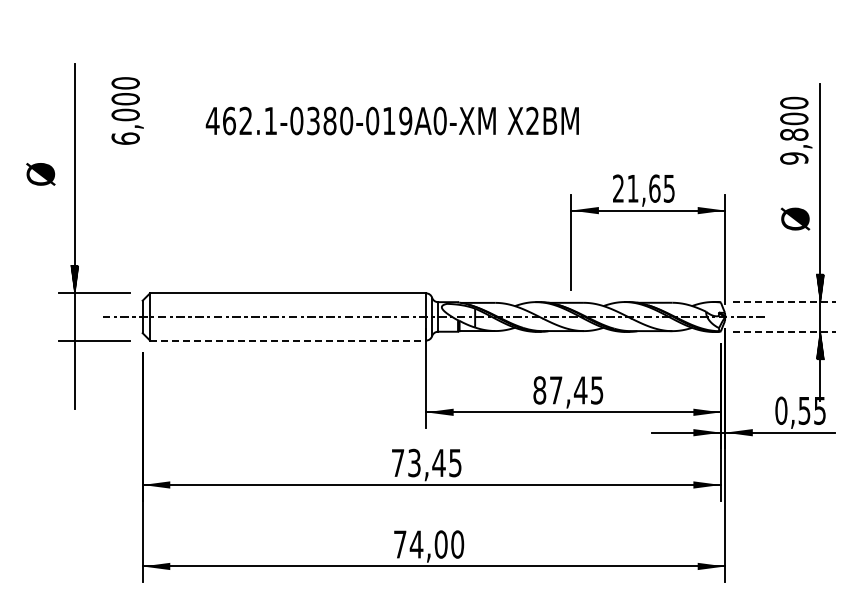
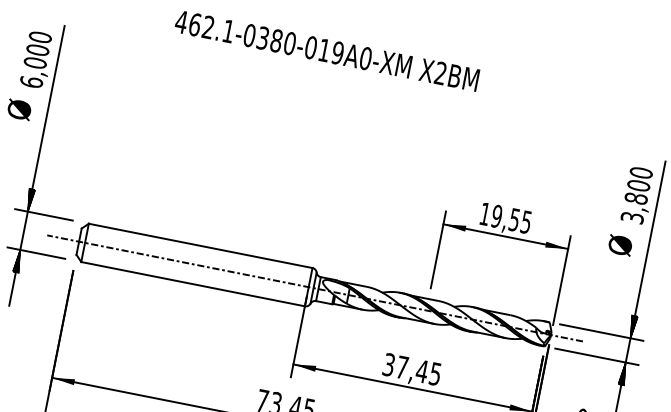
text: (127, 110) -> (37, 59), moved
text: (391, 120) -> (326, 50), moved
text: (794, 158) -> (632, 217), 9,800 -> 3,800
text: (636, 188) -> (499, 216), 21,65 -> 19,55
text: (795, 218) -> (620, 244), moved
line: (785, 302) -> (602, 333), dashed -> solid
line: (785, 331) -> (597, 356), dashed -> solid
line: (288, 340) -> (193, 284), dashed -> solid
hatch: (74, 354) -> (17, 261), added
text: (539, 390) -> (388, 364), 87,45 -> 37,45

